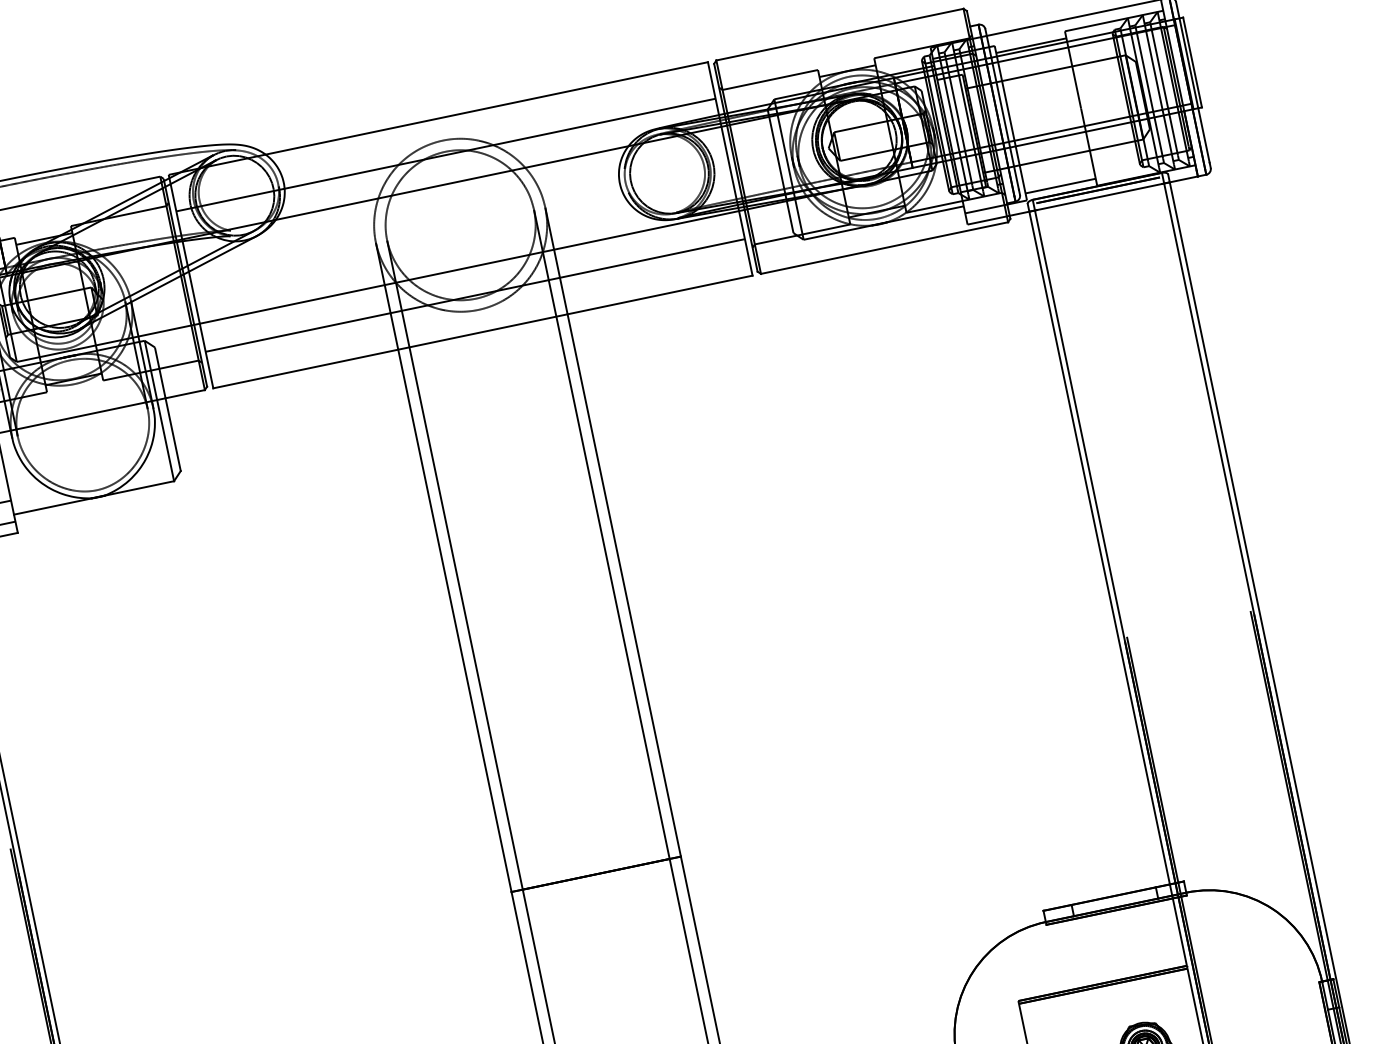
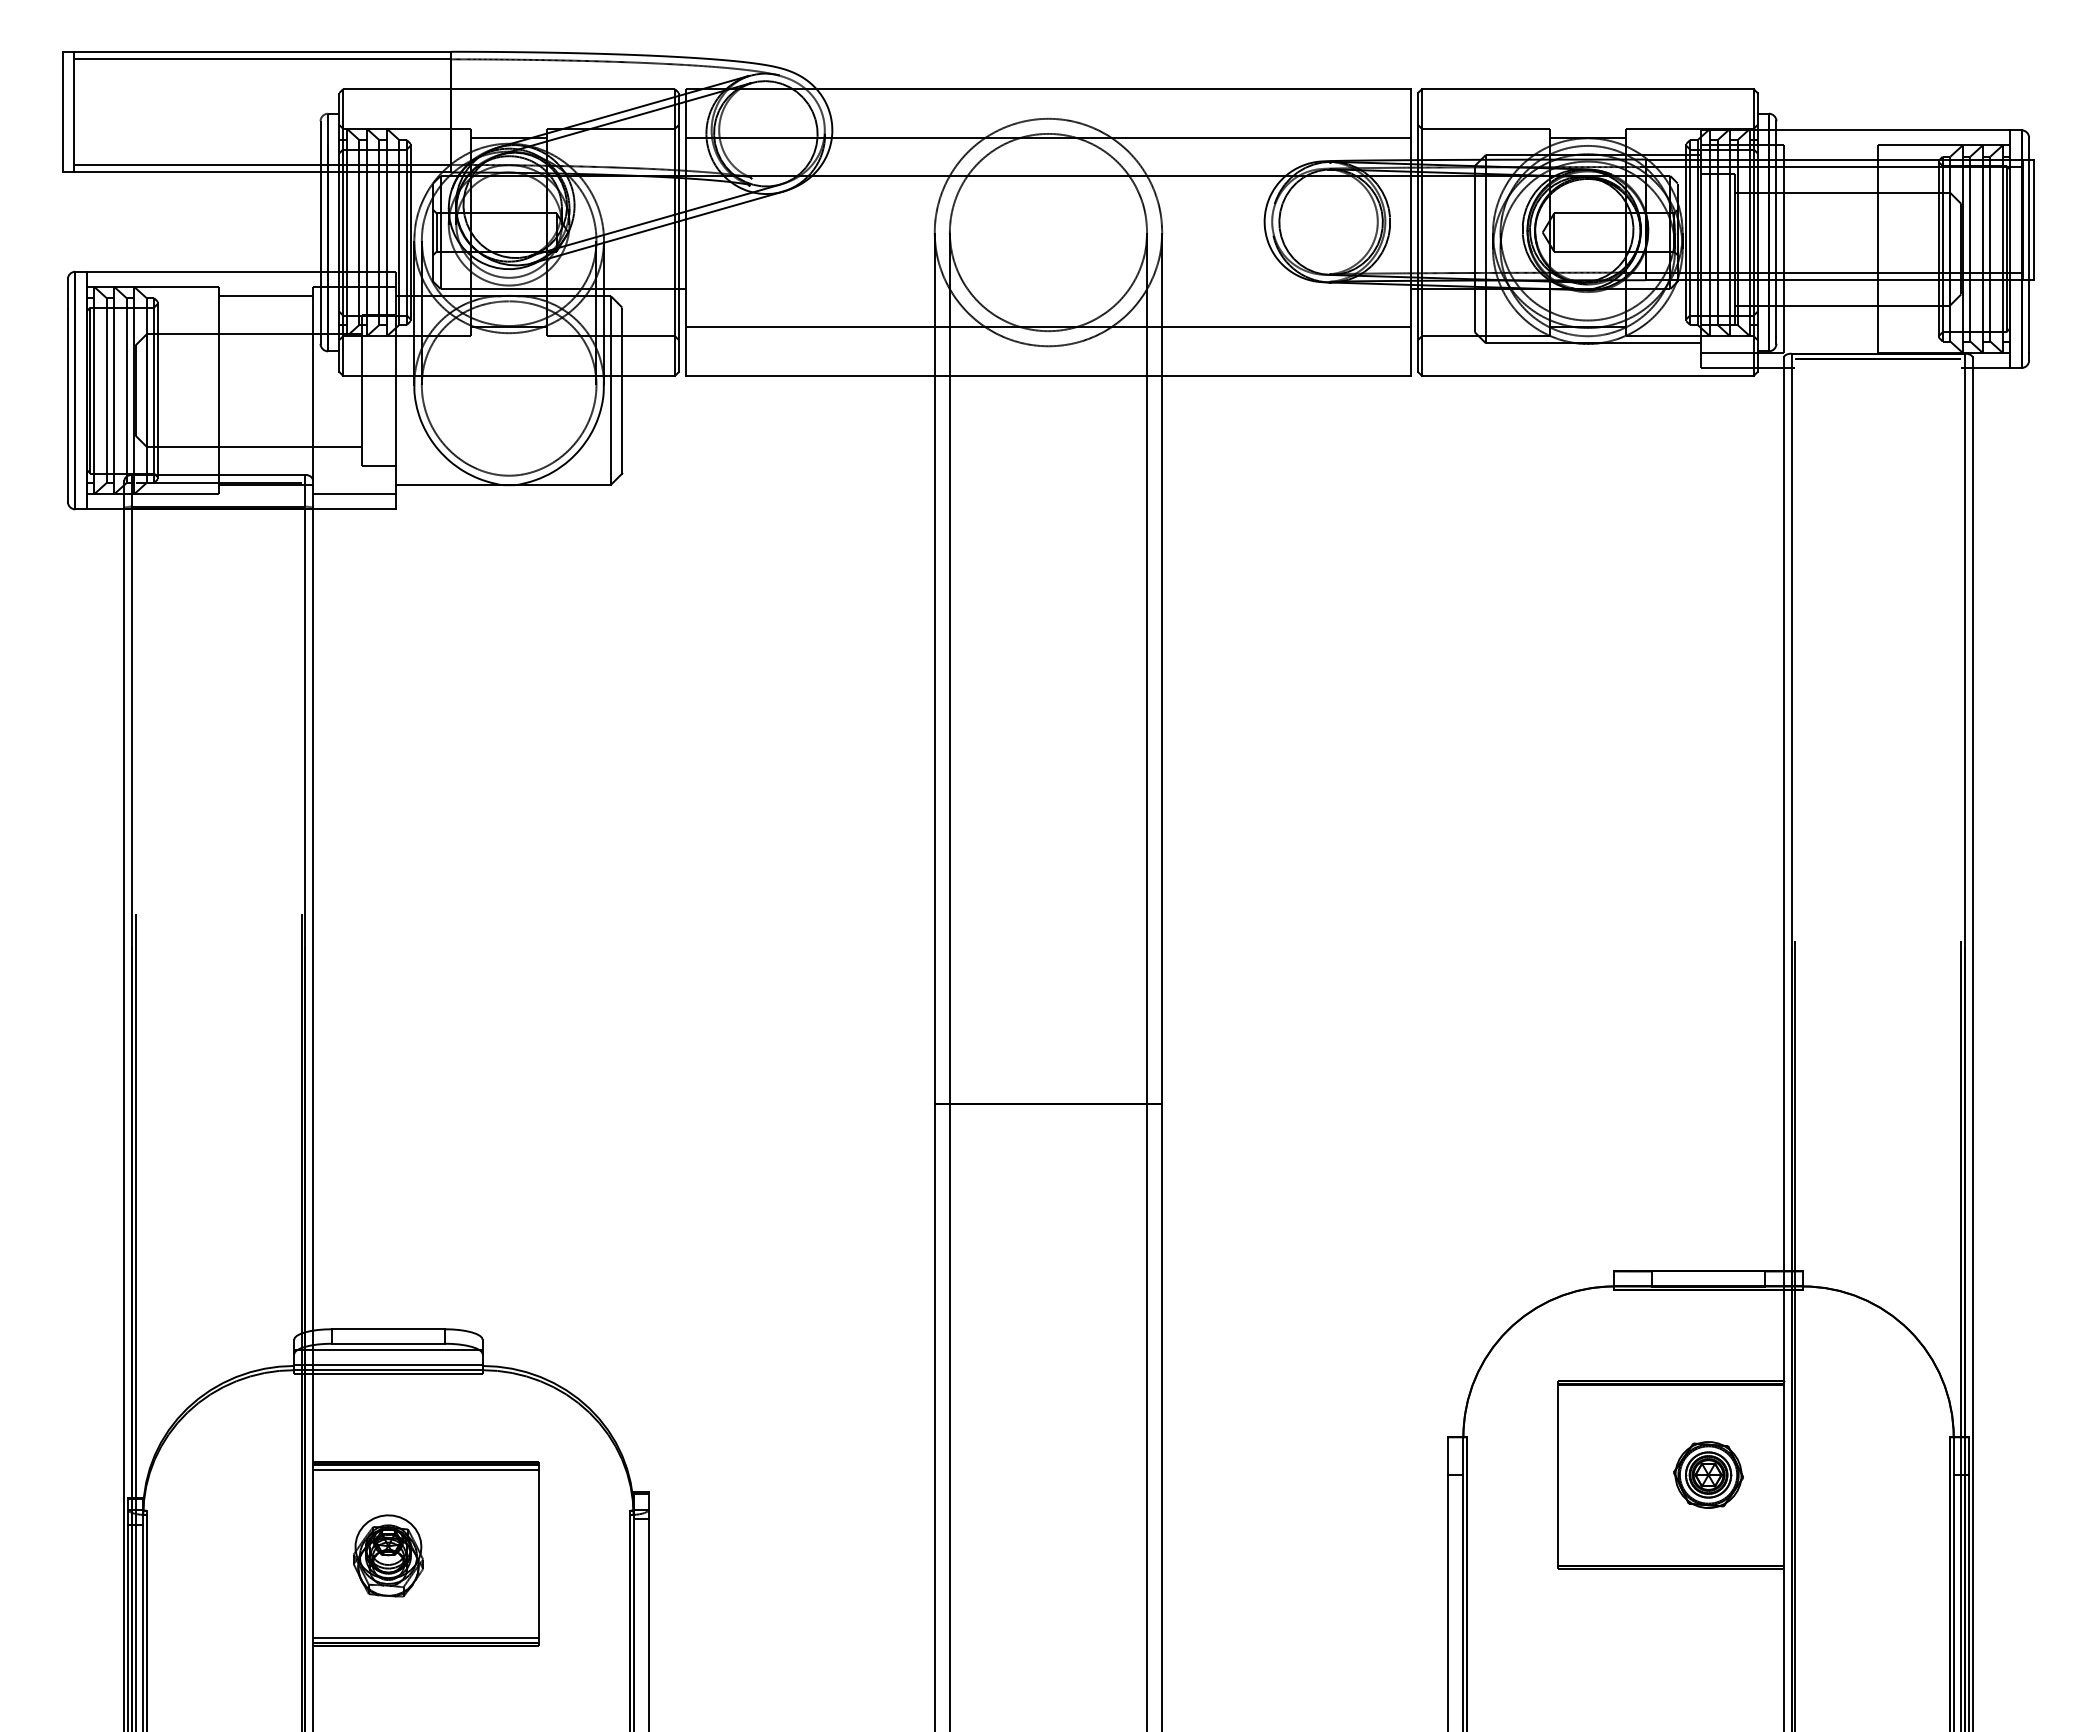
line: (1030, 45) -> (1830, 154), removed
line: (1060, 186) -> (1830, 343), removed
line: (1098, 196) -> (1877, 367), removed
line: (469, 267) -> (1048, 289), removed

